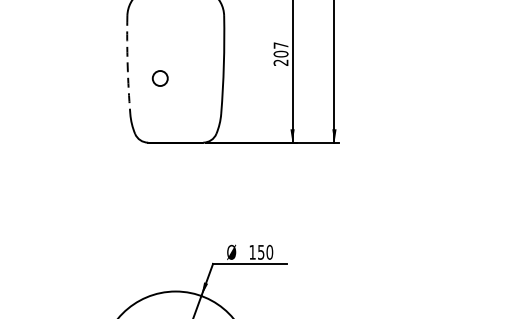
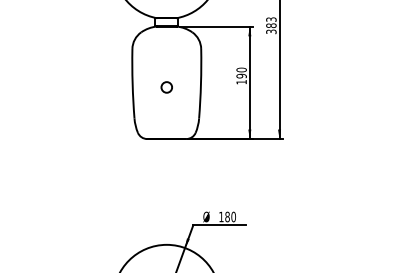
text: (280, 53) -> (241, 75), 207 -> 190
arc: (127, 64) -> (132, 83), dashed -> solid
circle: (159, 78) -> (166, 87), moved
text: (261, 251) -> (227, 216), 150 -> 180

